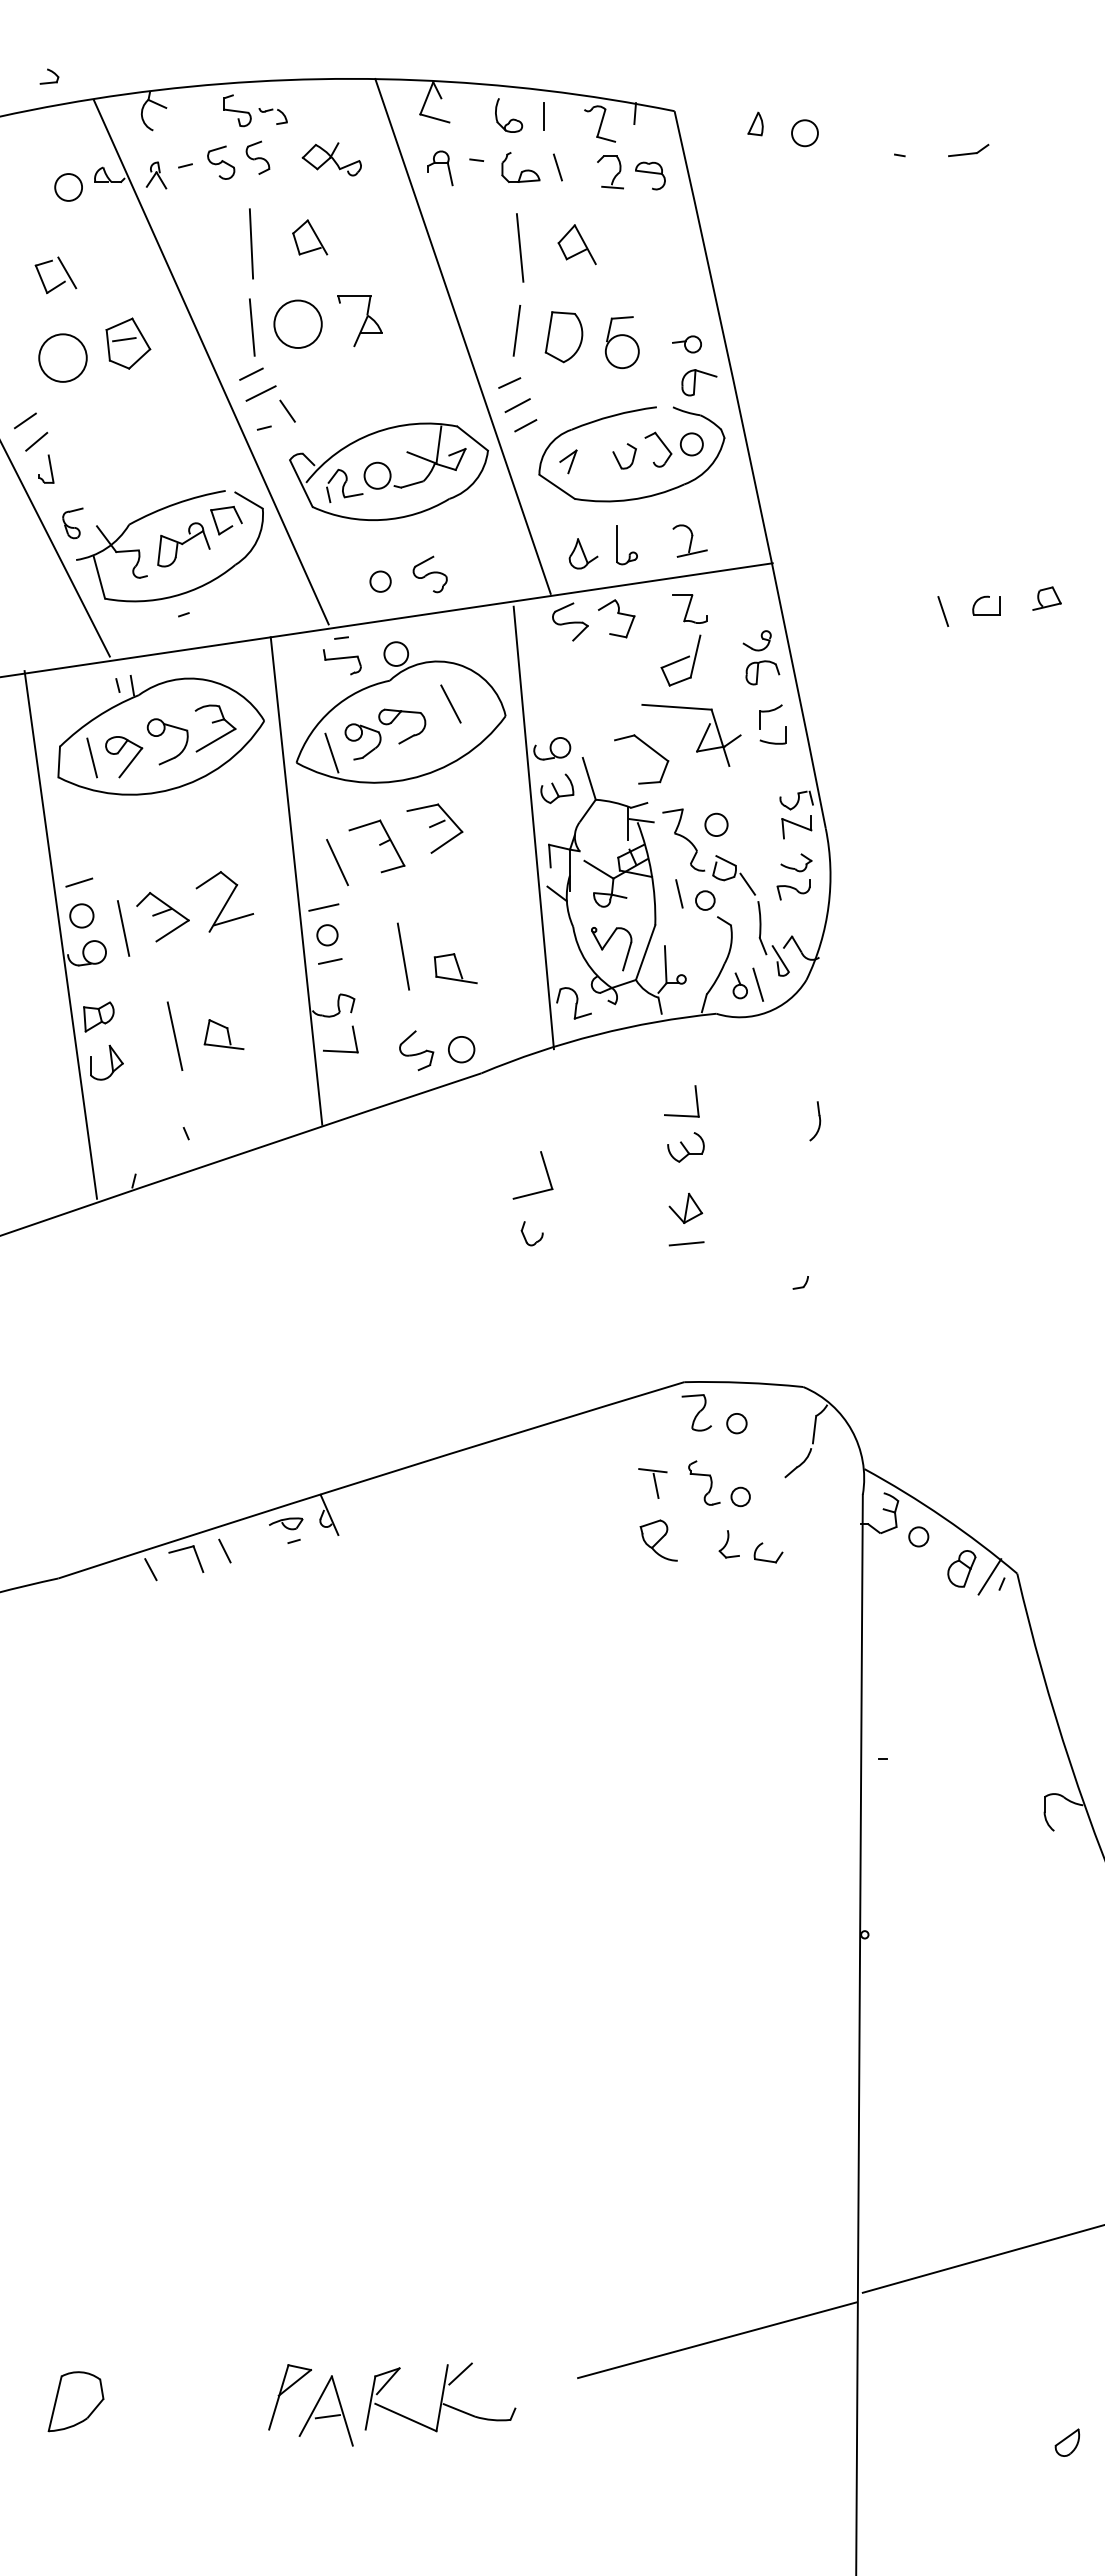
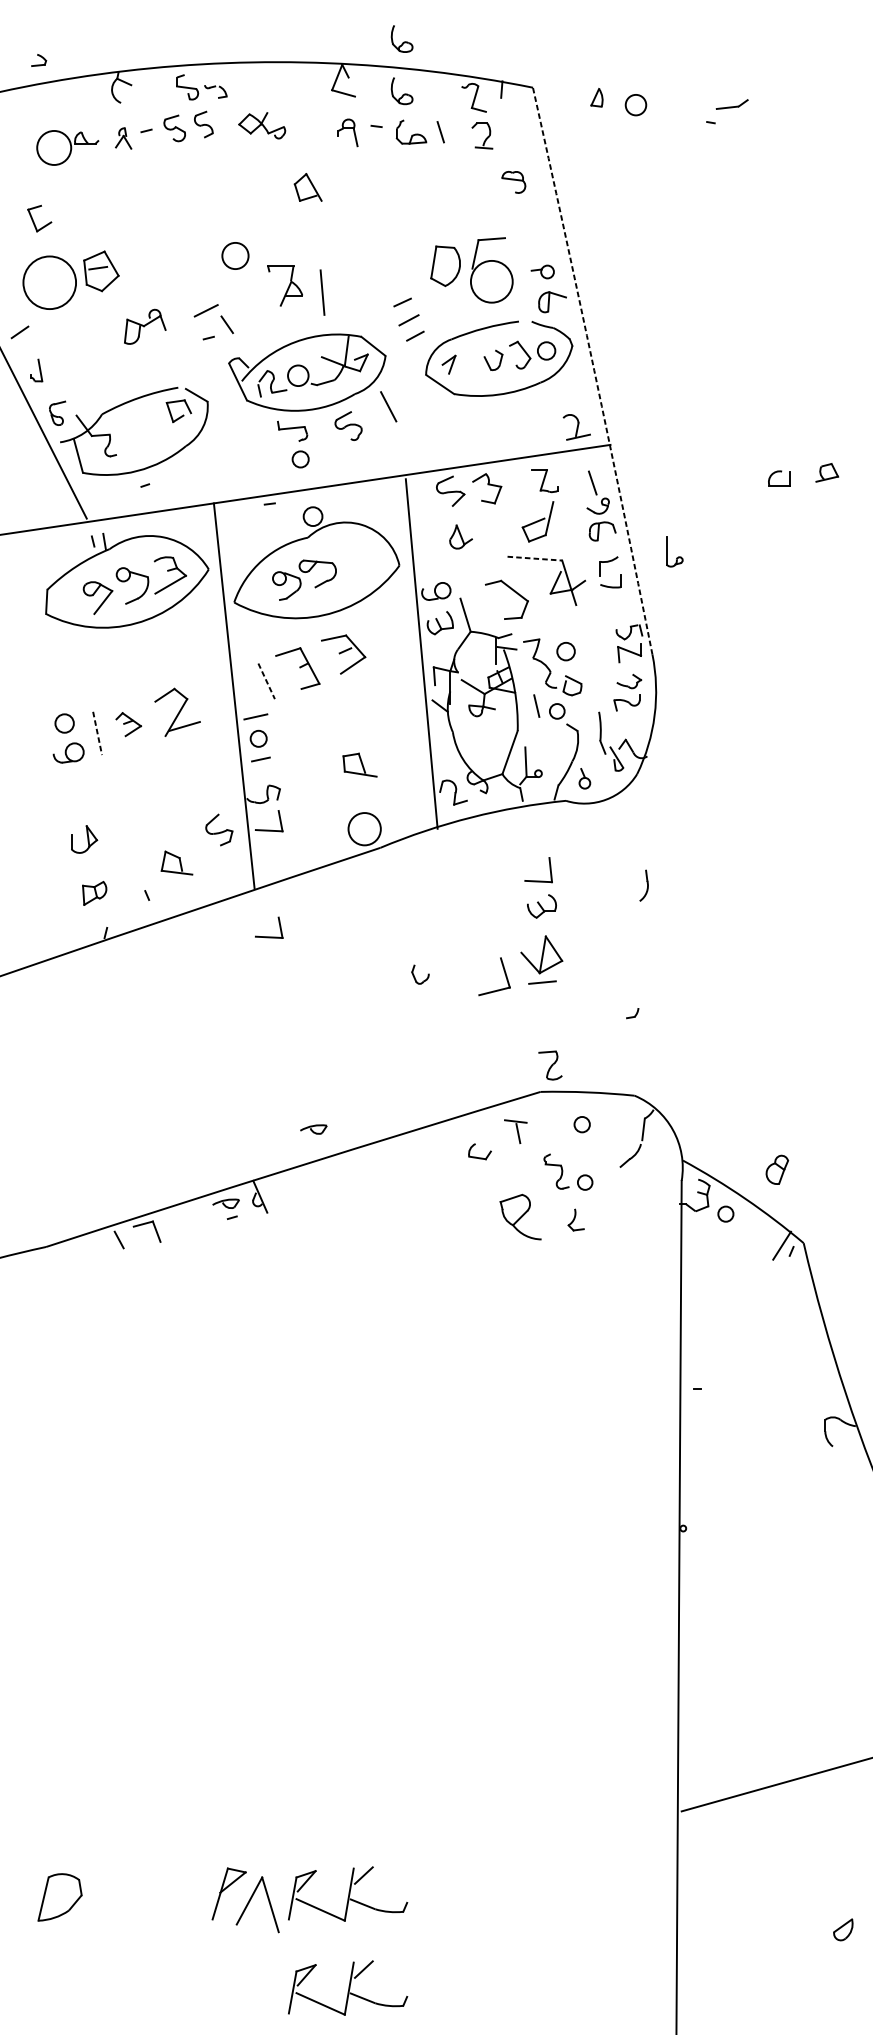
part: (509, 49) -> (402, 38), added
line: (544, 116) -> (430, 91), removed
part: (968, 150) -> (731, 104), moved
part: (650, 175) -> (513, 181), moved
circle: (68, 187) -> (54, 147), size x1.6
part: (310, 237) -> (308, 187), moved
line: (251, 243) -> (198, 192), removed
part: (576, 244) -> (455, 193), removed
line: (519, 247) -> (410, 195), removed
line: (67, 272) -> (53, 215), removed
part: (359, 321) -> (284, 286), moved
circle: (297, 323) -> (235, 255), size x0.7
line: (252, 327) -> (322, 292), moved
line: (516, 330) -> (408, 260), removed
line: (462, 336) -> (365, 265), removed
part: (621, 342) -> (491, 270), size x1.6
circle: (62, 357) -> (49, 282), size x1.4
line: (210, 361) -> (166, 285), removed
line: (251, 373) -> (198, 294), removed
line: (36, 441) -> (28, 348), removed
arc: (752, 469) -> (594, 370), solid -> dashed
part: (689, 540) -> (576, 426), moved
part: (183, 544) -> (144, 326), moved
part: (631, 551) -> (678, 556), moved
part: (583, 553) -> (460, 536), moved
part: (429, 574) -> (348, 426), moved
line: (943, 611) -> (592, 482), moved
part: (342, 662) -> (292, 431), moved
line: (450, 703) -> (388, 406), moved
line: (677, 707) -> (535, 558), solid -> dashed
line: (331, 752) -> (261, 594), removed
line: (92, 757) -> (73, 598), removed
line: (337, 862) -> (266, 681), solid -> dashed
line: (79, 882) -> (62, 697), removed
line: (747, 883) -> (590, 697), removed
part: (162, 917) -> (128, 724), size x0.6
line: (123, 928) -> (97, 733), solid -> dashed
line: (60, 934) -> (47, 738), removed
part: (606, 945) -> (479, 746), removed
line: (403, 956) -> (318, 755), removed
line: (758, 984) -> (599, 777), removed
part: (98, 1016) -> (94, 893), moved
part: (223, 1034) -> (176, 863), moved
line: (174, 1036) -> (137, 818), removed
circle: (461, 1049) -> (364, 829), size x1.6
part: (416, 1050) -> (219, 829), moved
part: (545, 1170) -> (504, 972), moved
part: (340, 1185) -> (268, 936), added
part: (685, 1207) -> (541, 953), size x1.6
part: (696, 1412) -> (550, 1065), moved
part: (397, 1429) -> (314, 1129), added
part: (652, 1483) -> (515, 1131), moved
part: (658, 1540) -> (520, 1217), size x1.4
line: (224, 1550) -> (177, 1224), removed
part: (765, 1559) -> (477, 1156), moved
part: (961, 1568) -> (777, 1169), moved
line: (717, 2340) -> (566, 1849), removed
line: (327, 2416) -> (258, 1909), removed
part: (440, 2516) -> (348, 1988), added

